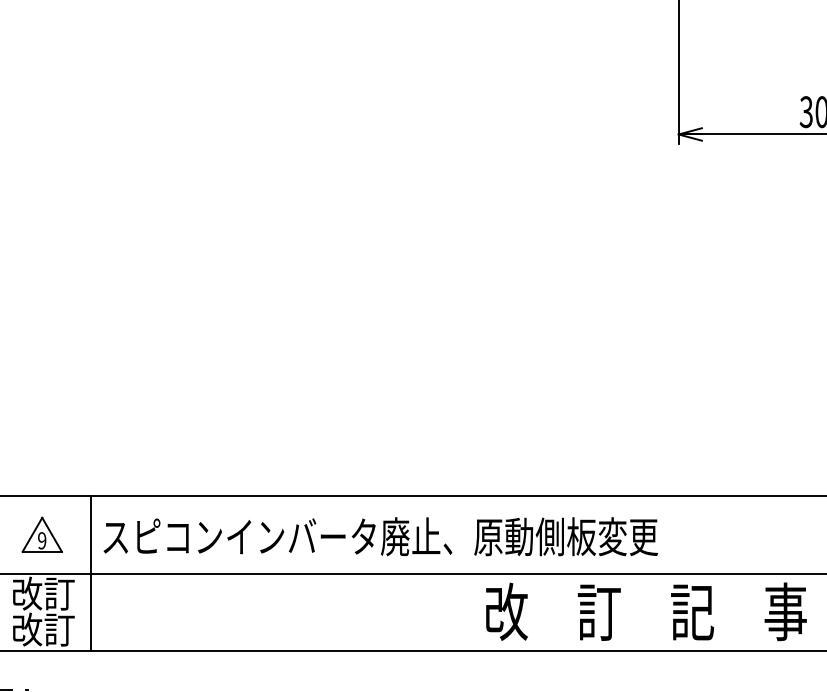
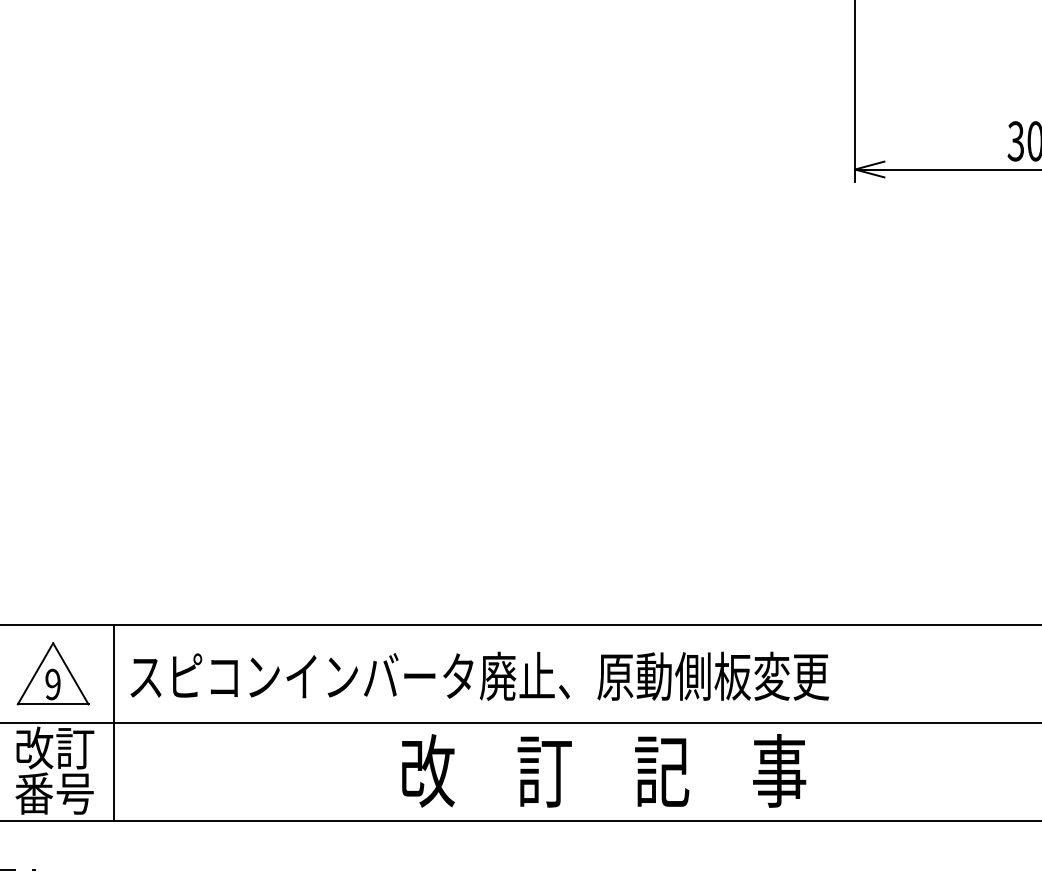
part: (42, 534) -> (53, 673), size x1.43
text: (646, 611) -> (604, 770), moved
text: (43, 629) -> (54, 793), 改訂 -> 番号

